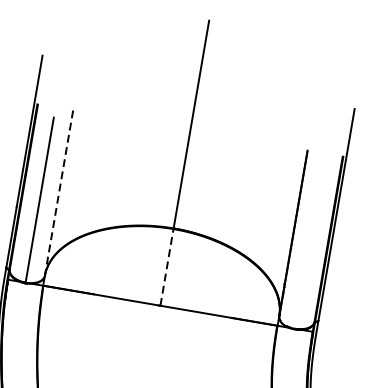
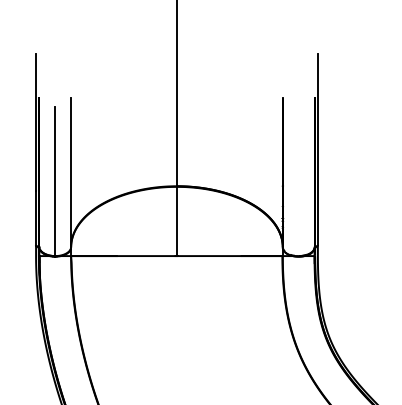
line: (59, 193) -> (71, 172), dashed -> solid
line: (166, 267) -> (176, 221), dashed -> solid

